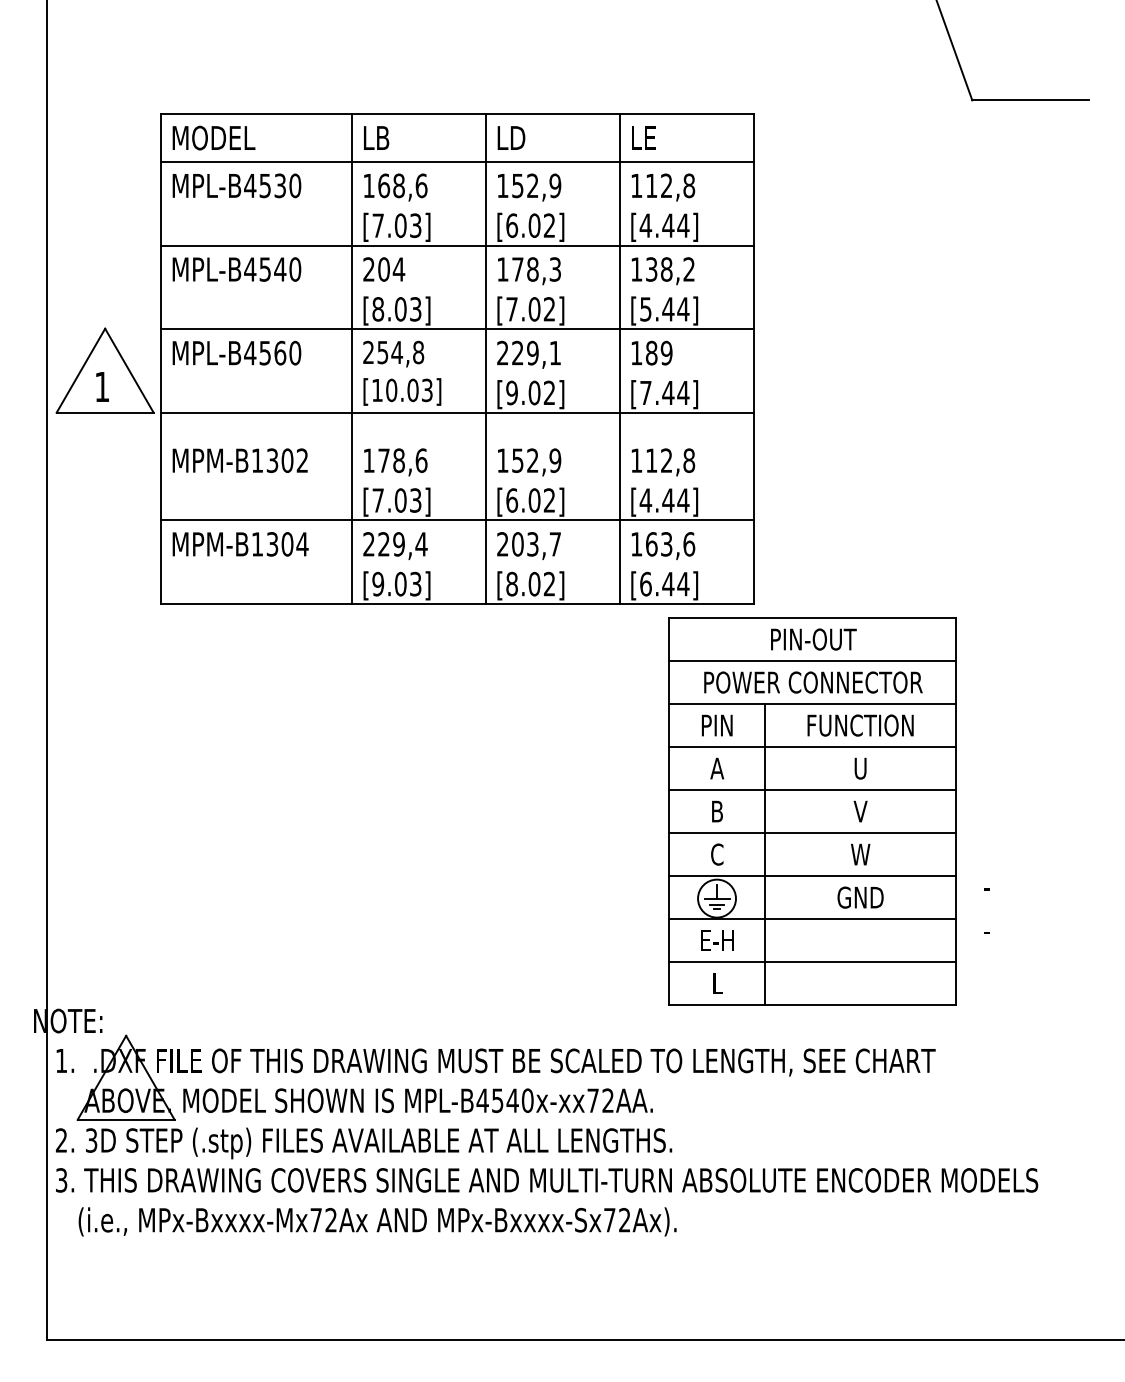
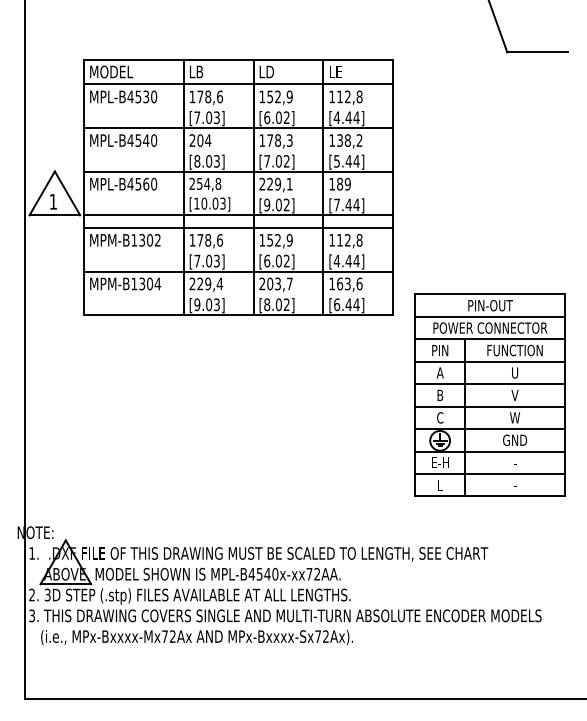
text: (384, 185) -> (200, 96), 168,6 -> 178,6
line: (457, 436) -> (238, 227), added
part: (811, 809) -> (489, 394), moved

